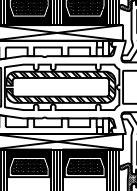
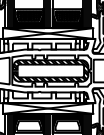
hatch: (29, 166) -> (29, 125), removed
hatch: (85, 166) -> (67, 125), removed

